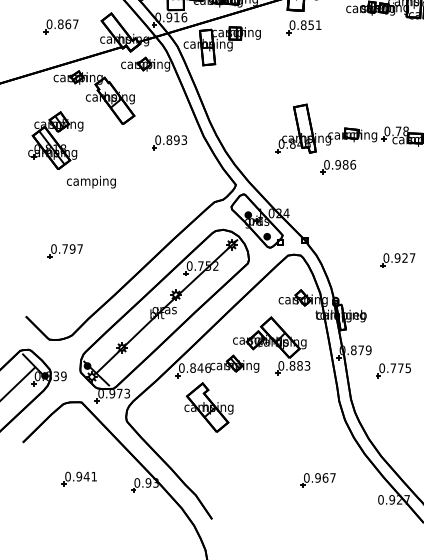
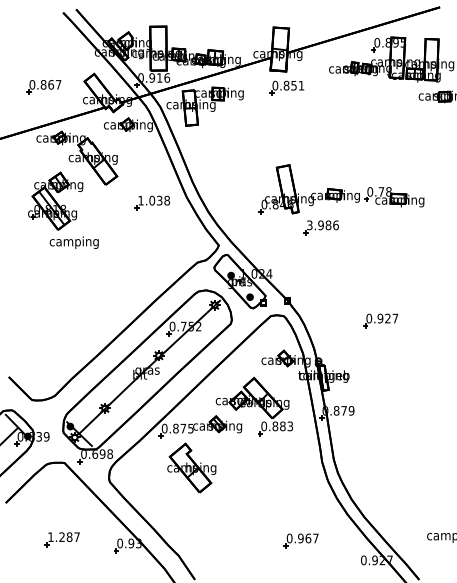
part: (55, 139) -> (55, 200), moved
text: (171, 139) -> (154, 200), 0.893 -> 1.038
text: (326, 164) -> (309, 225), 0.986 -> 3.986
part: (64, 250) -> (47, 311), removed
text: (203, 367) -> (186, 428), 0.846 -> 0.875
part: (392, 370) -> (375, 431), removed
text: (119, 392) -> (102, 453), 0.973 -> 0.698
text: (80, 476) -> (63, 537), 0.941 -> 1.287

